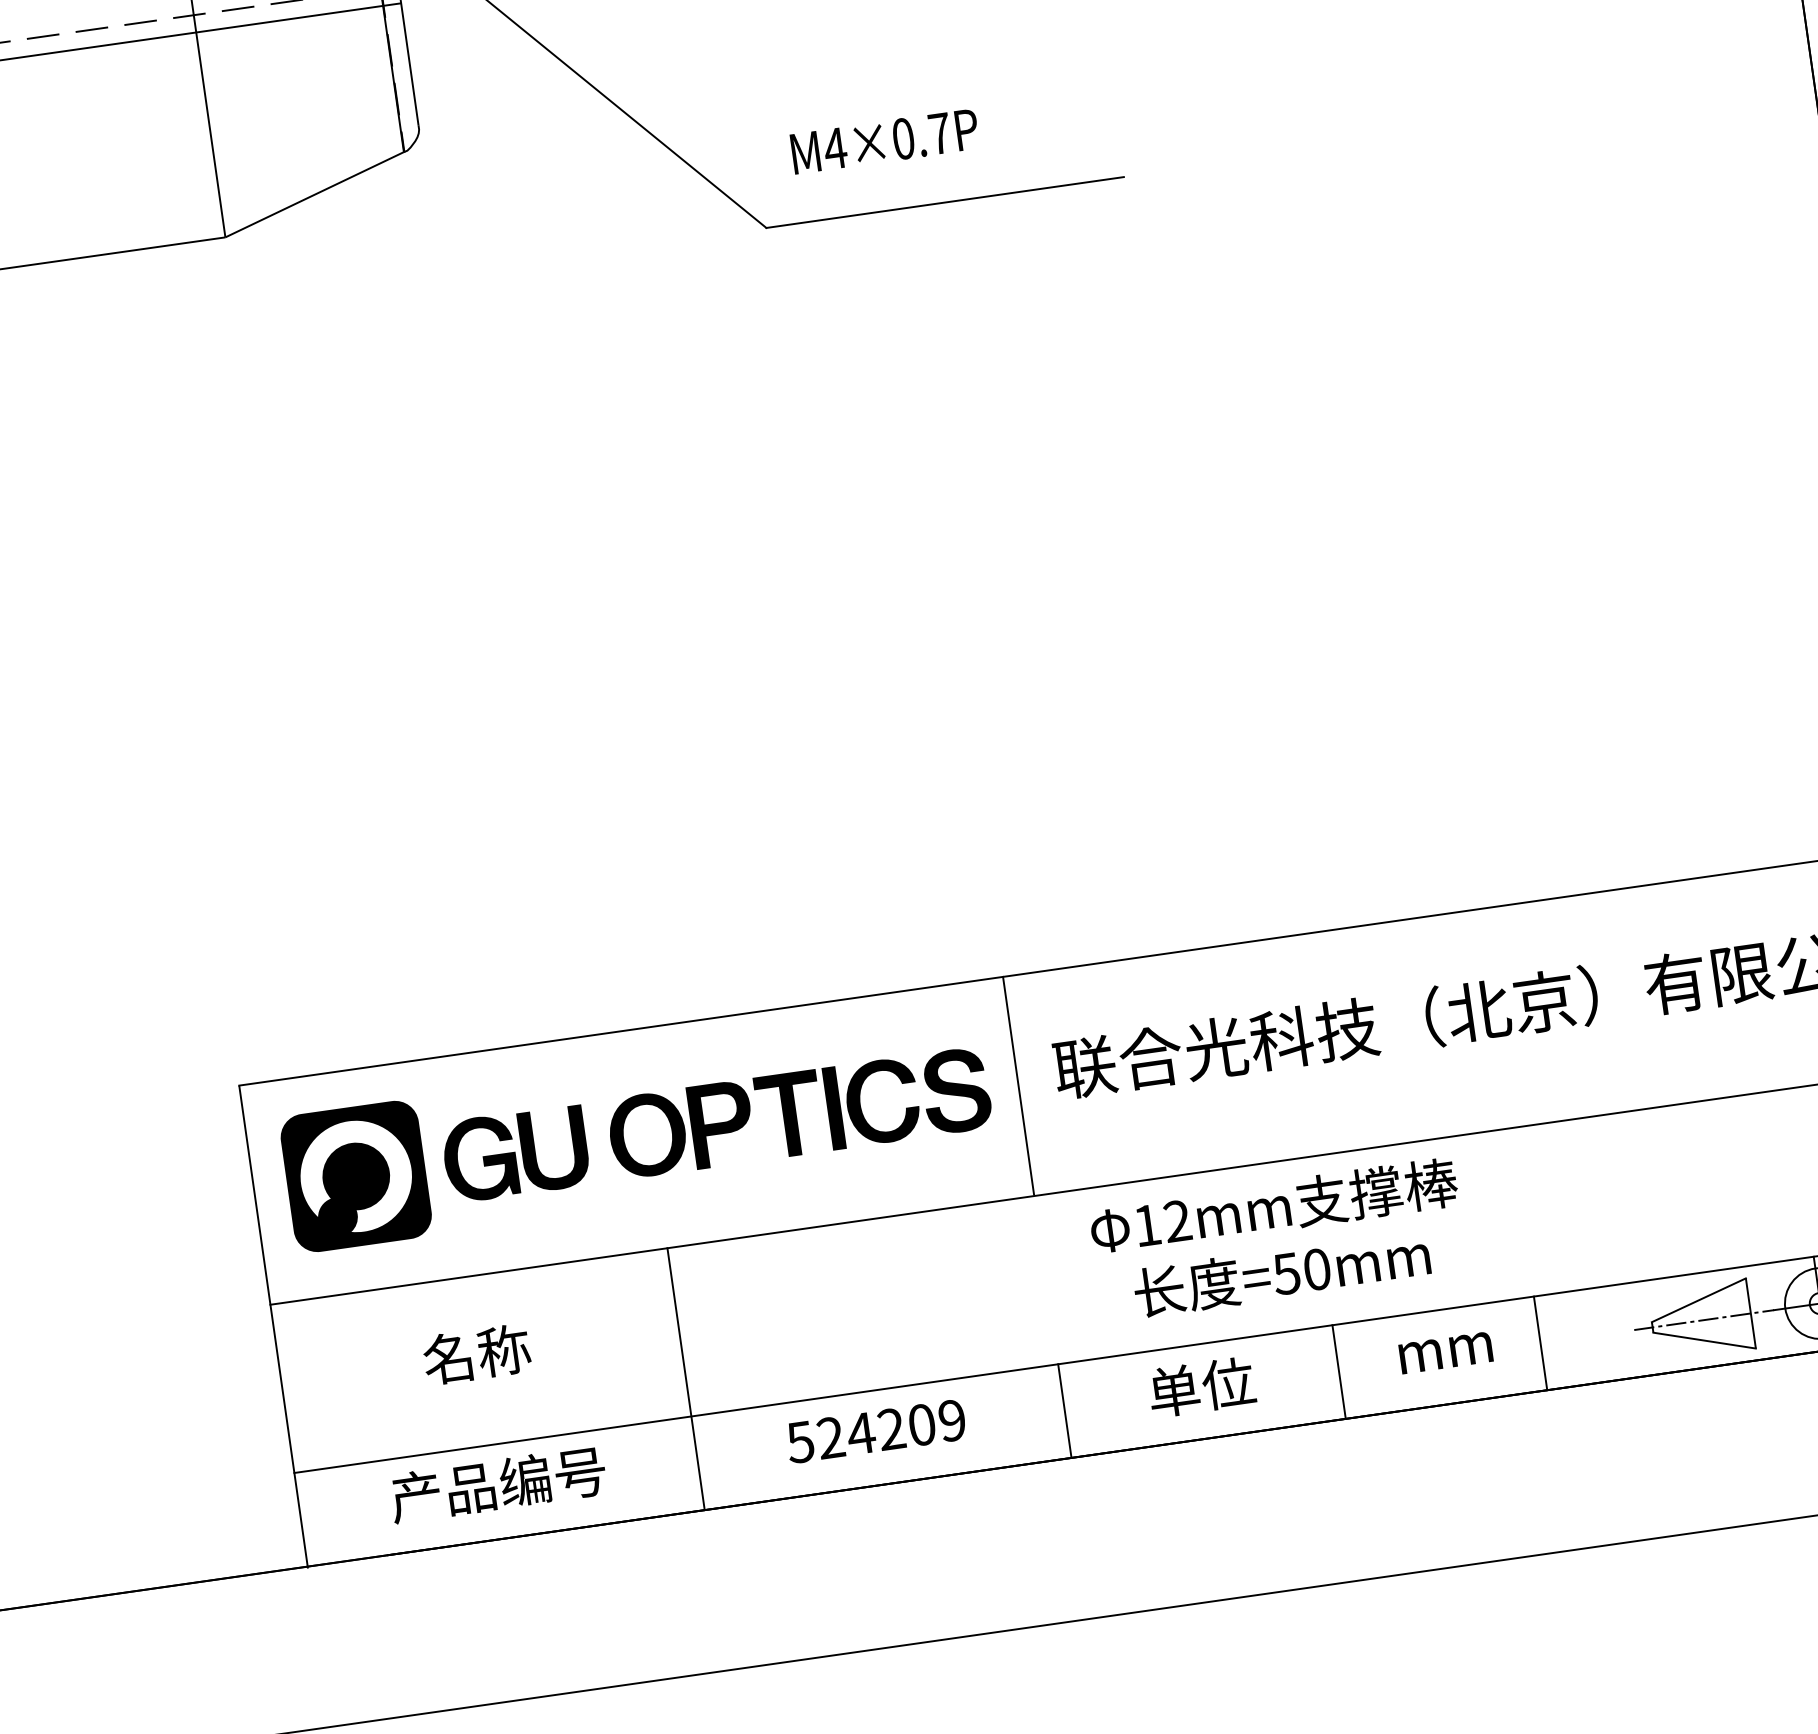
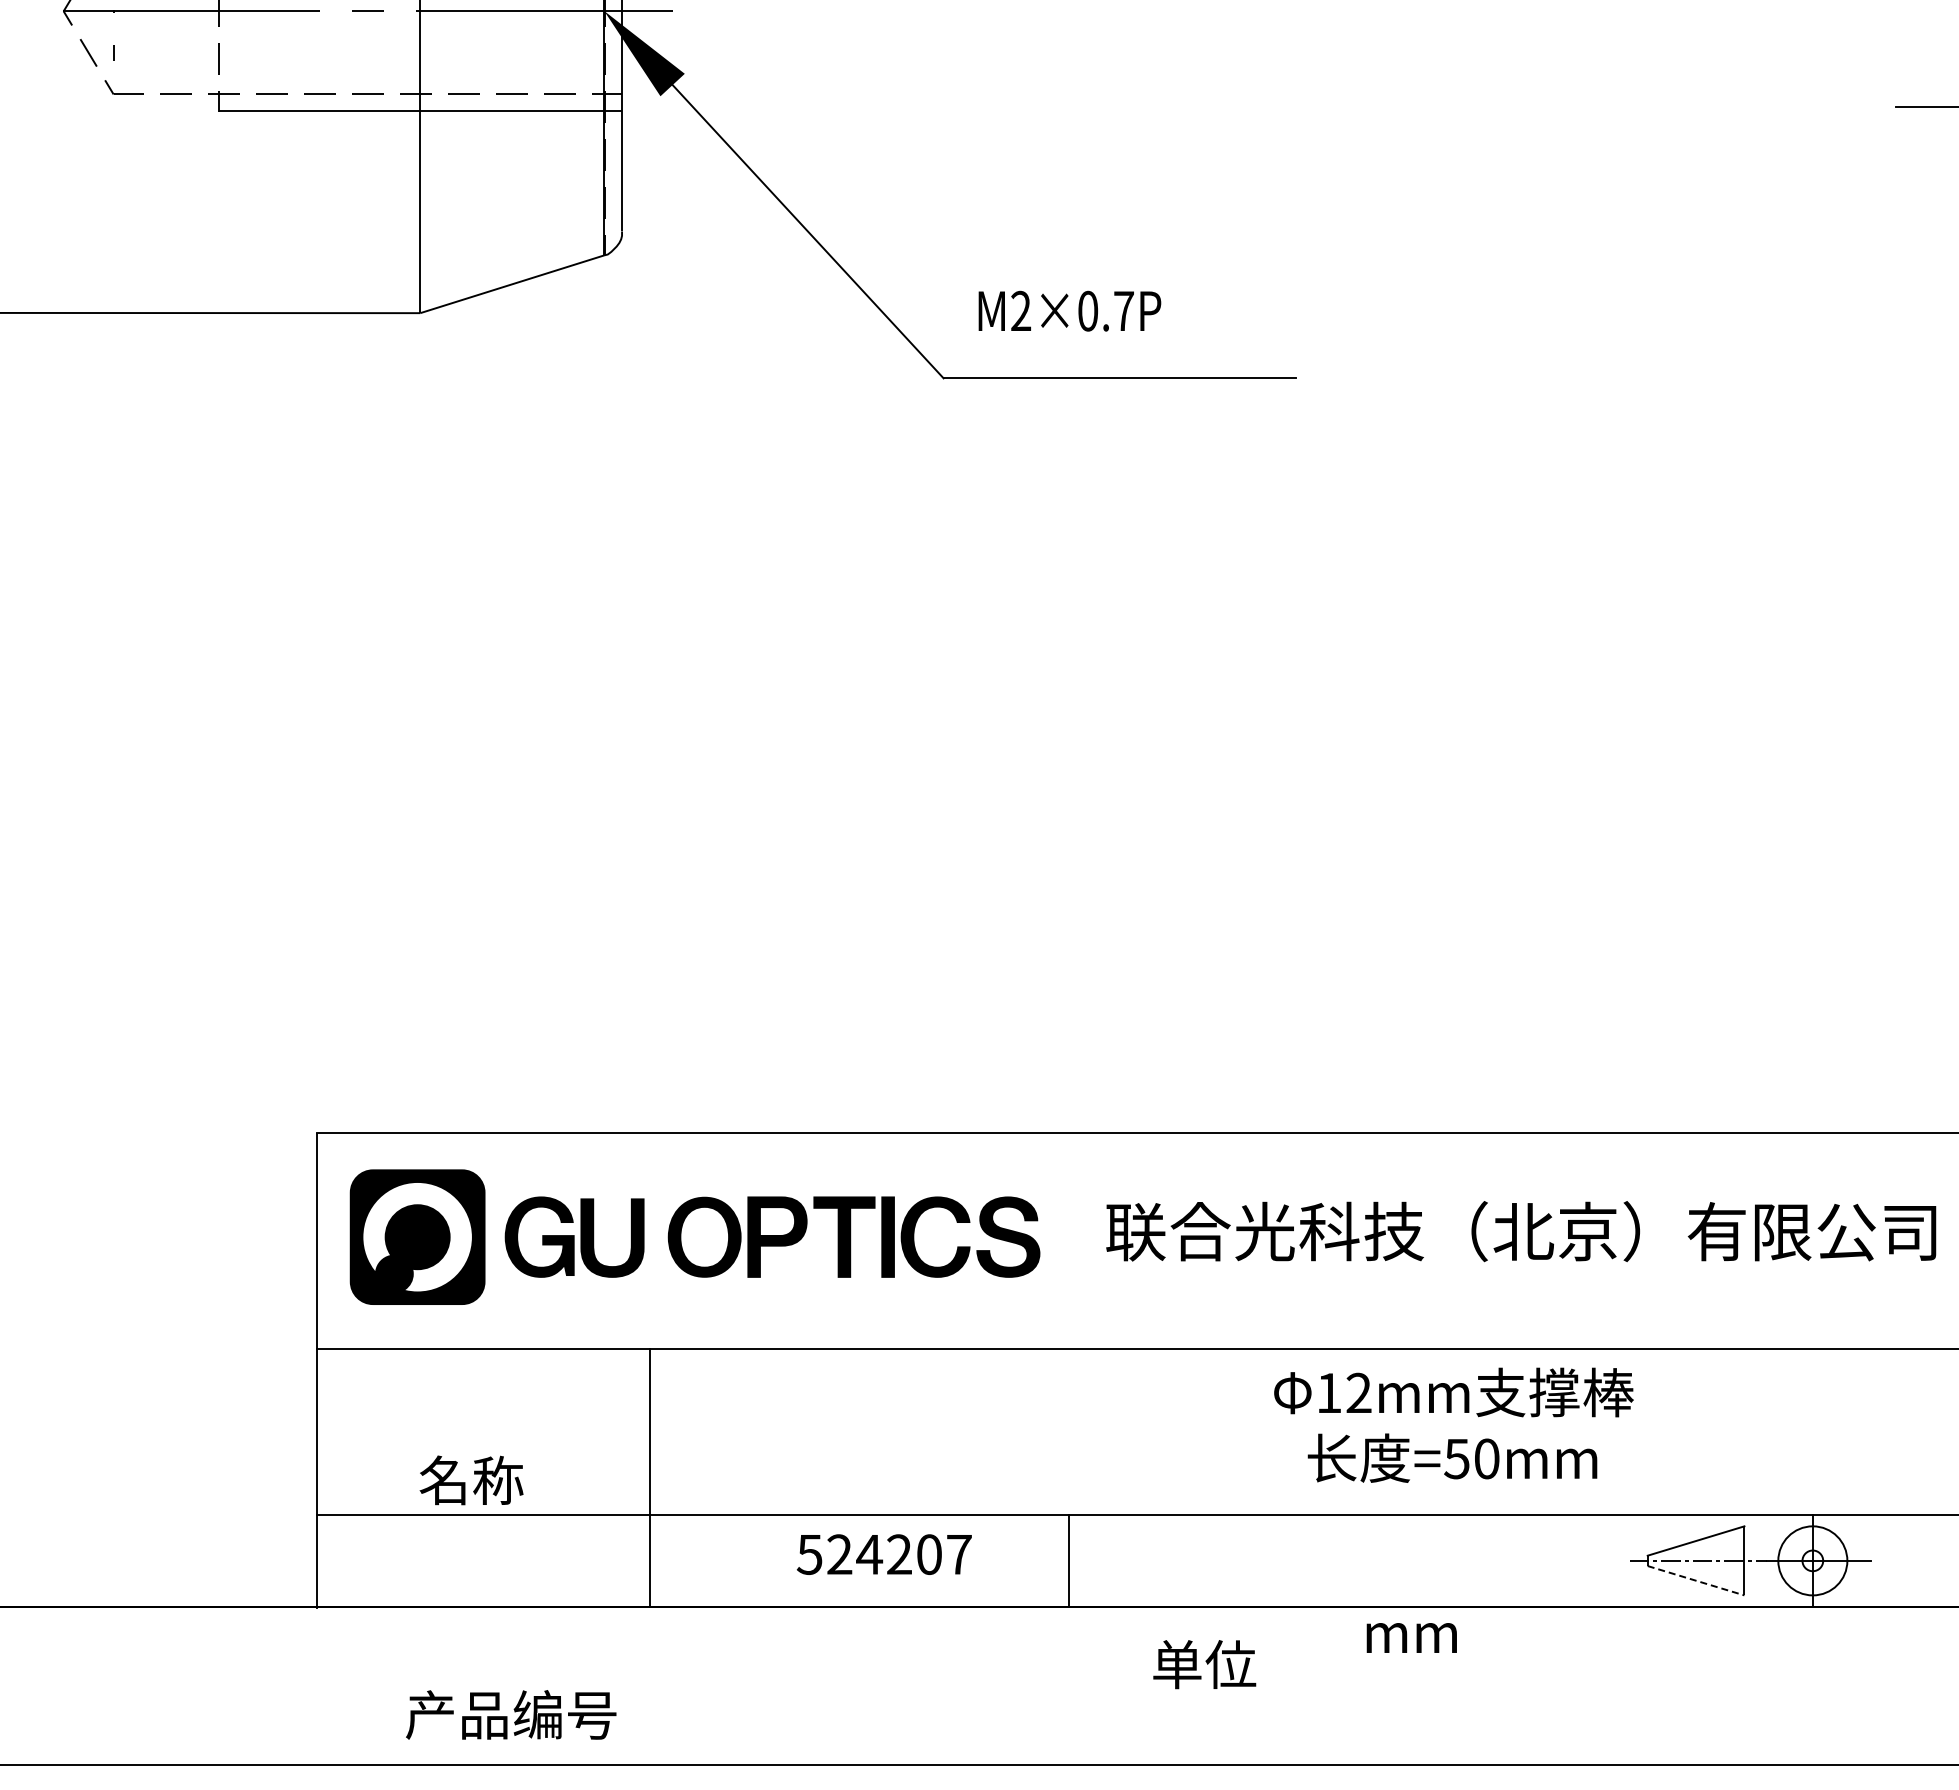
text: (834, 147) -> (1020, 310), M4×0.7P -> M2×0.7P
line: (1018, 1085) -> (1069, 1240), removed
text: (1278, 1239) -> (1453, 1424), moved
line: (1705, 1340) -> (1696, 1580), solid -> dashed
line: (1540, 1343) -> (1537, 1560), removed
text: (1445, 1352) -> (1411, 1637), moved
text: (476, 1354) -> (471, 1480), moved
line: (1339, 1371) -> (1339, 1560), removed
line: (686, 1378) -> (650, 1477), moved
text: (1201, 1387) -> (1204, 1664), moved
text: (952, 1420) -> (959, 1554), 524209 -> 524207
text: (498, 1484) -> (511, 1714), moved

